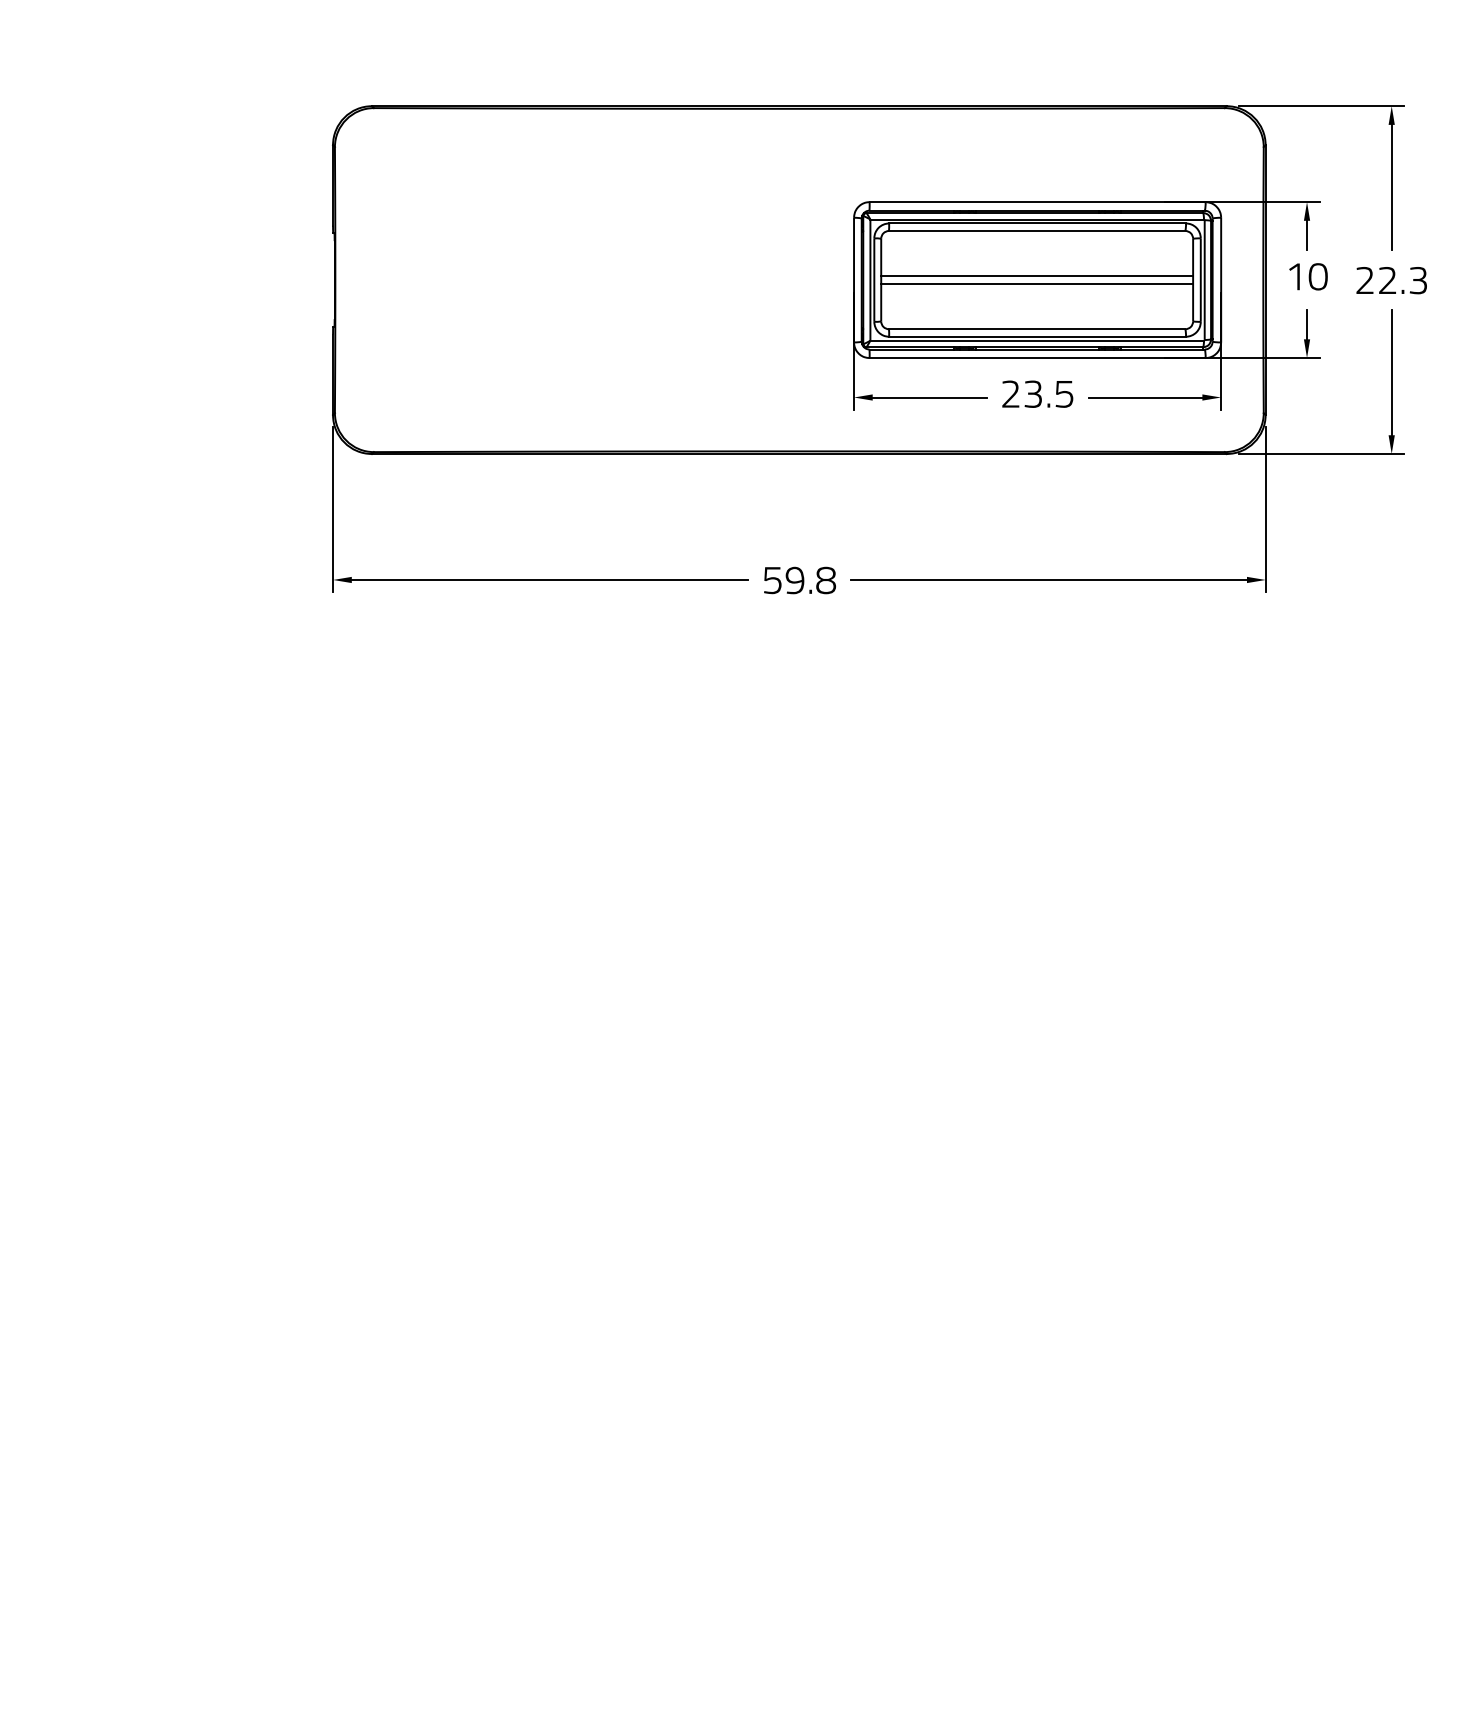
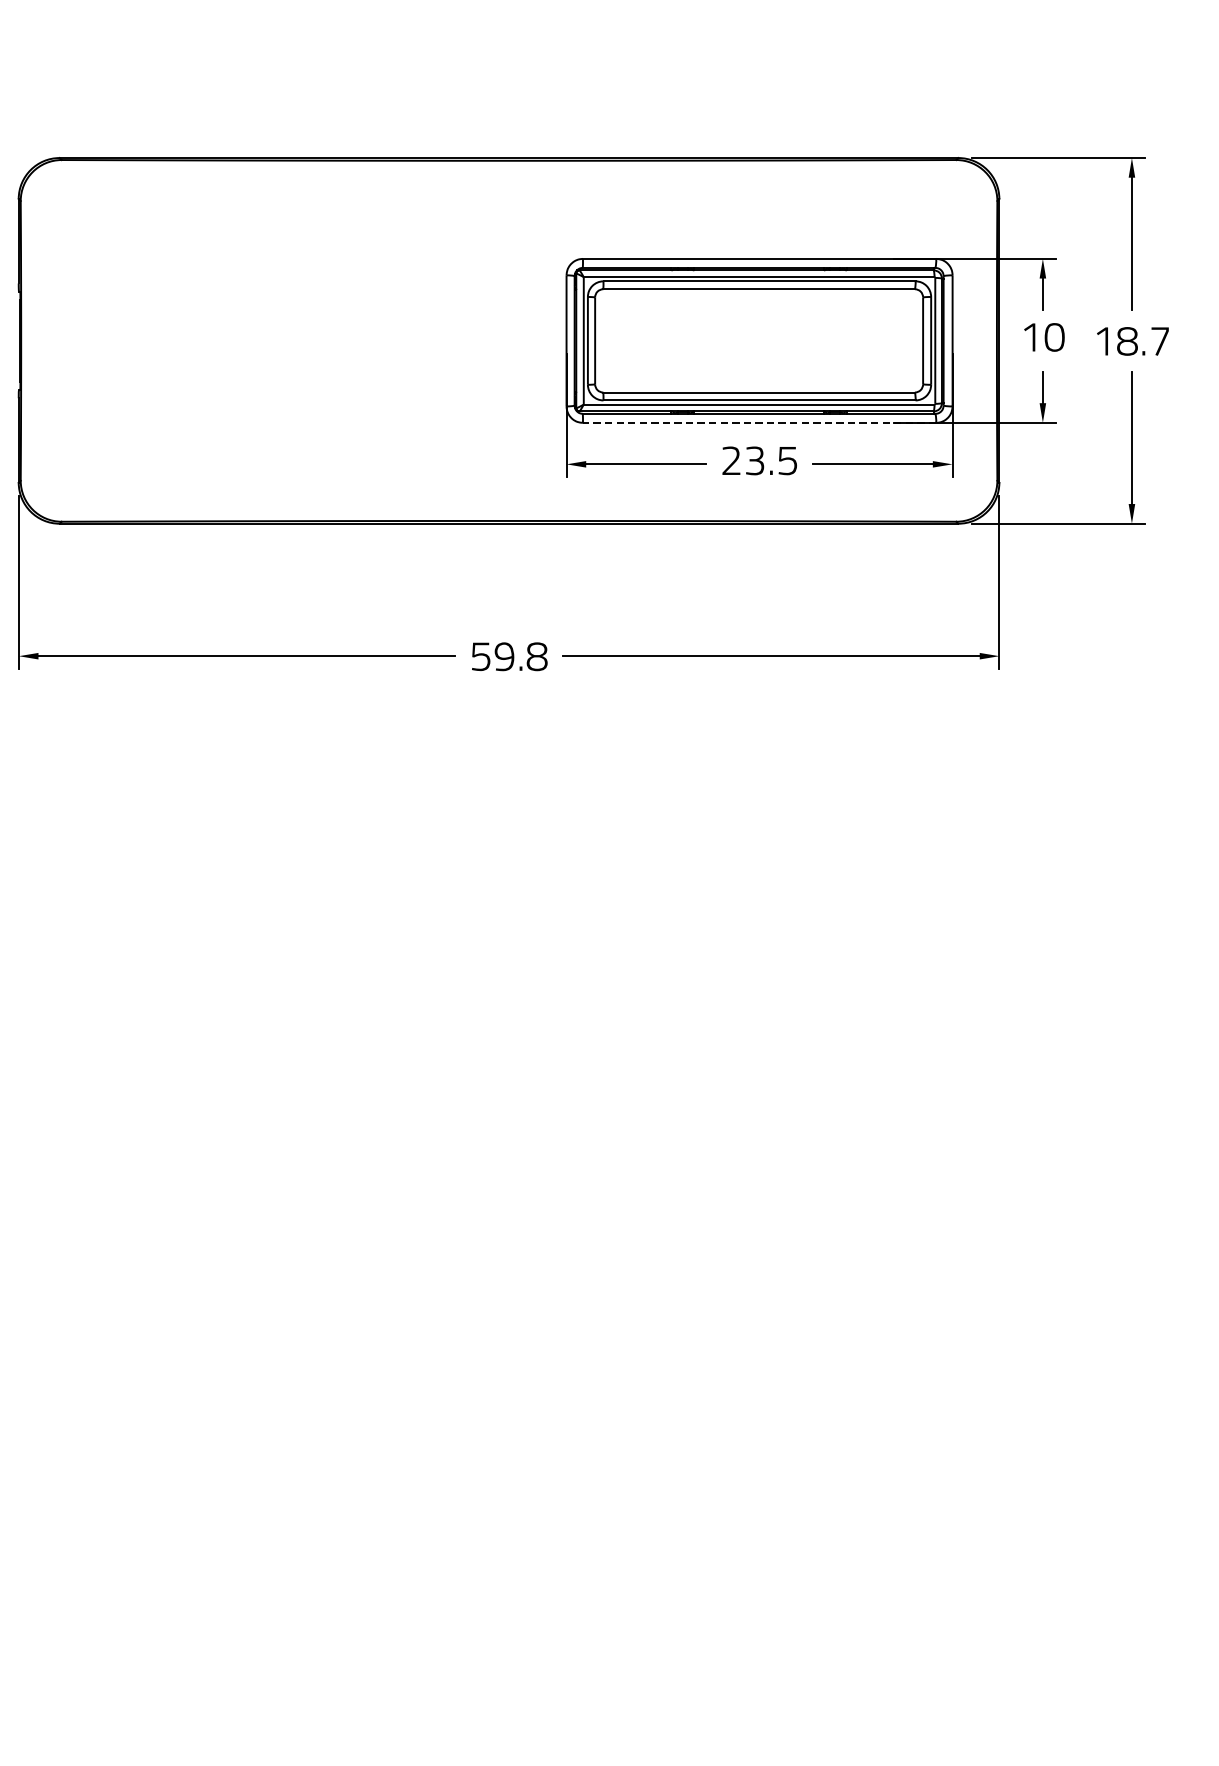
line: (1037, 276) -> (759, 337), removed
text: (1391, 280) -> (1131, 341), 22.3 -> 18.7
line: (1037, 284) -> (759, 345), removed
line: (1037, 358) -> (759, 423), solid -> dashed

